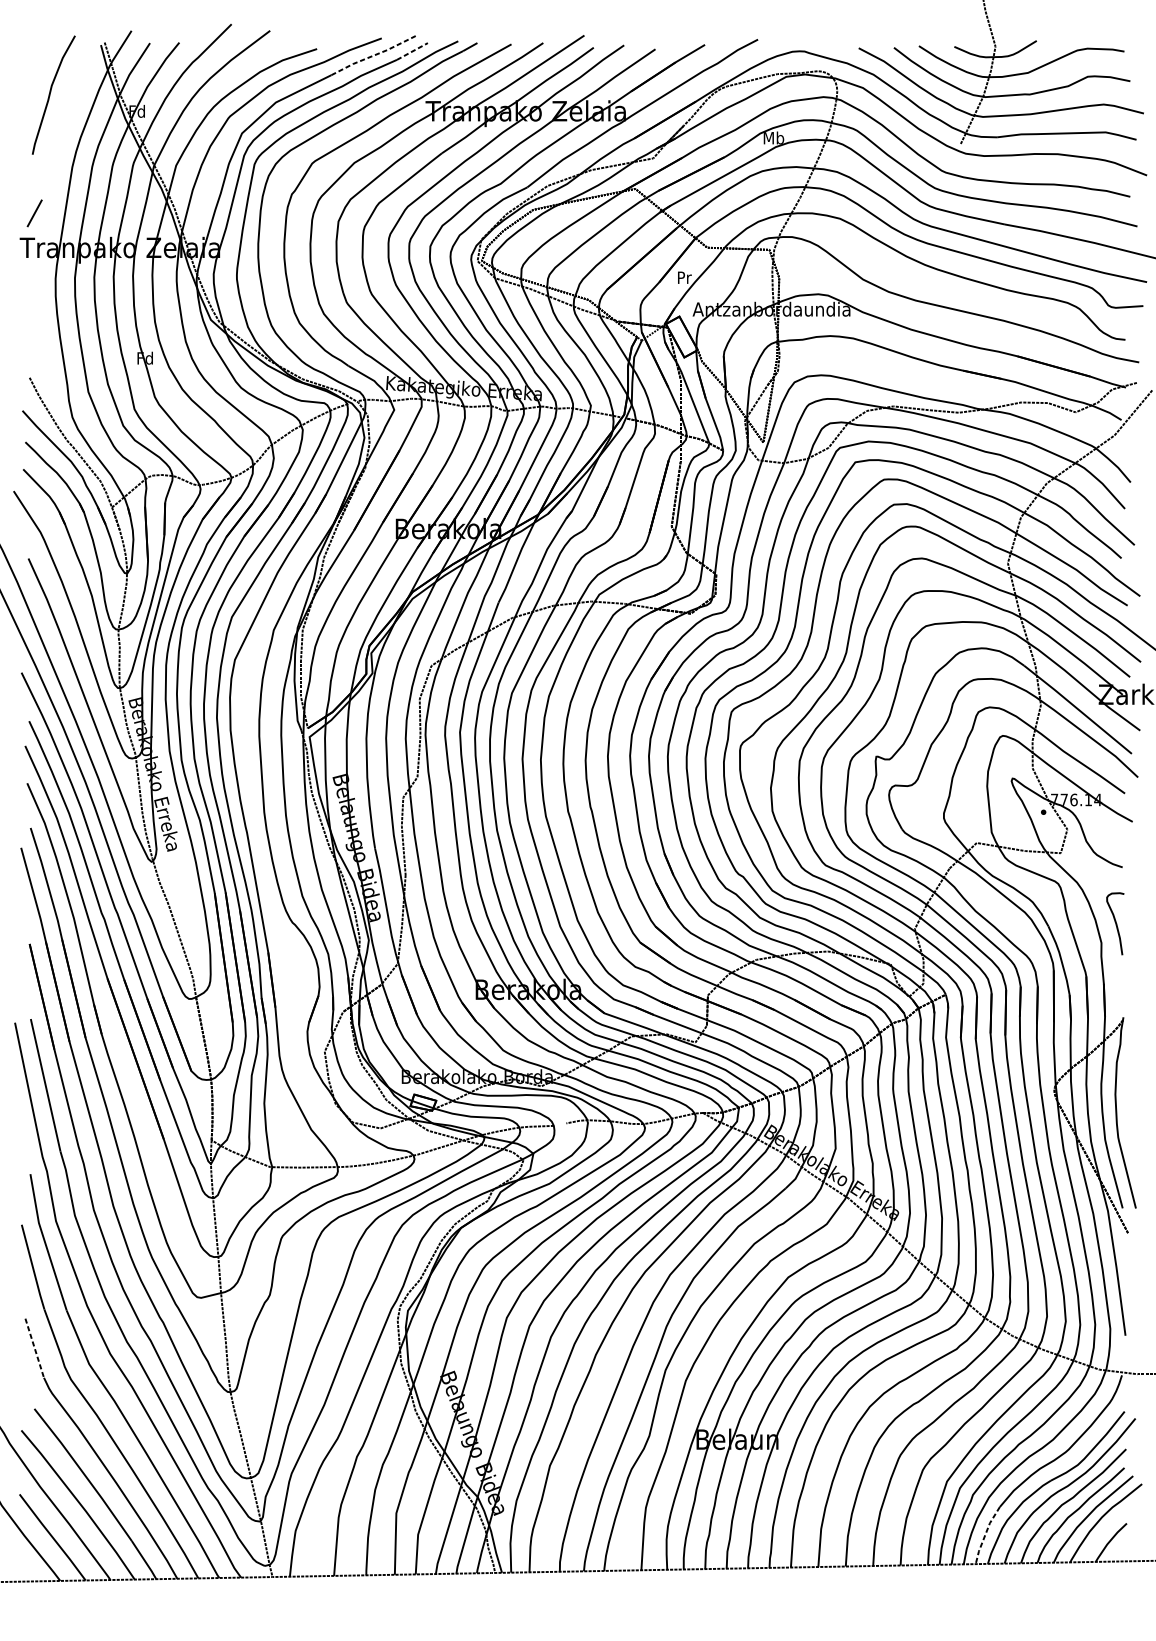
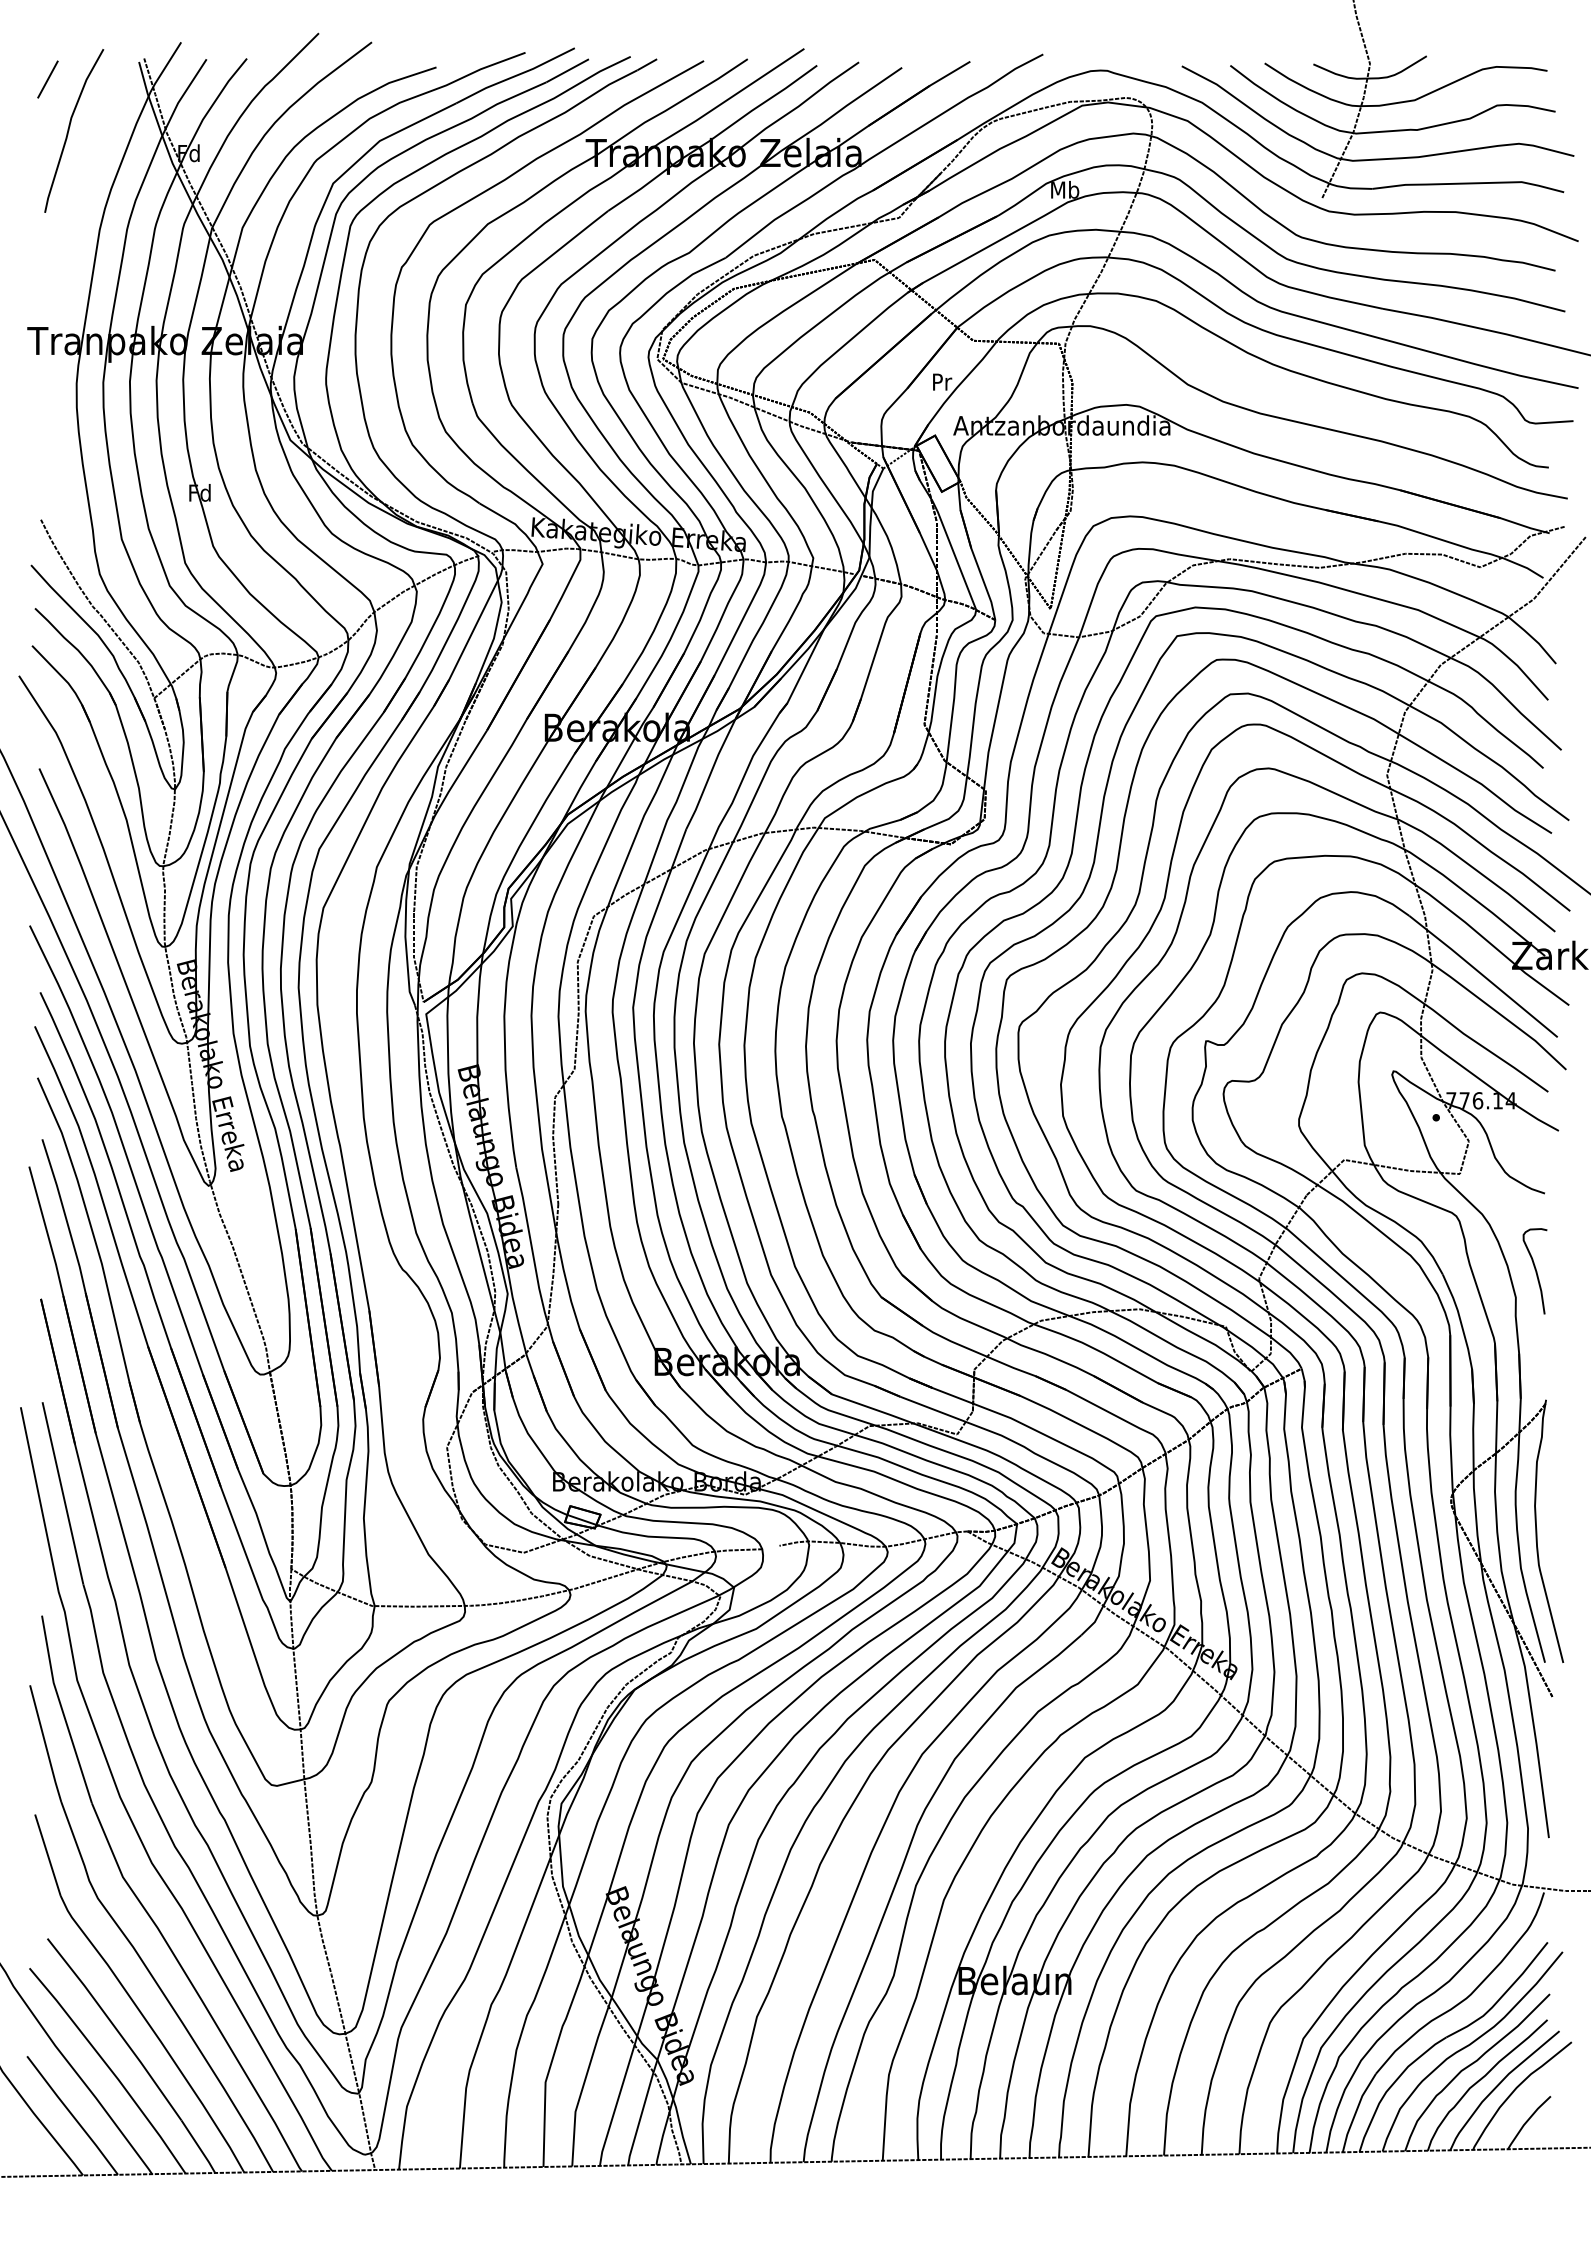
line: (413, 51) -> (568, 70), dashed -> solid
line: (374, 54) -> (515, 75), dashed -> solid
line: (34, 213) -> (47, 79), moved
line: (34, 1348) -> (47, 1855), dashed -> solid
line: (985, 1534) -> (1356, 2111), dashed -> solid

